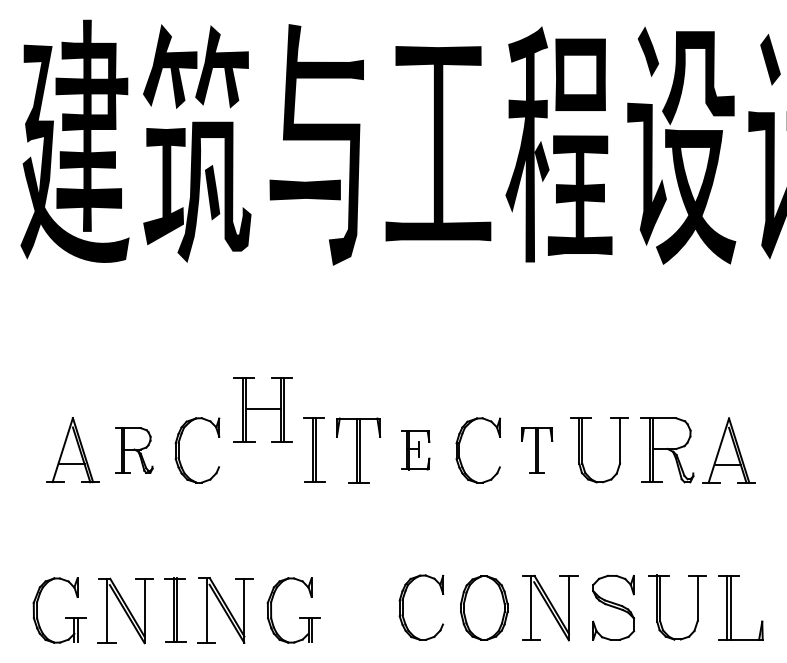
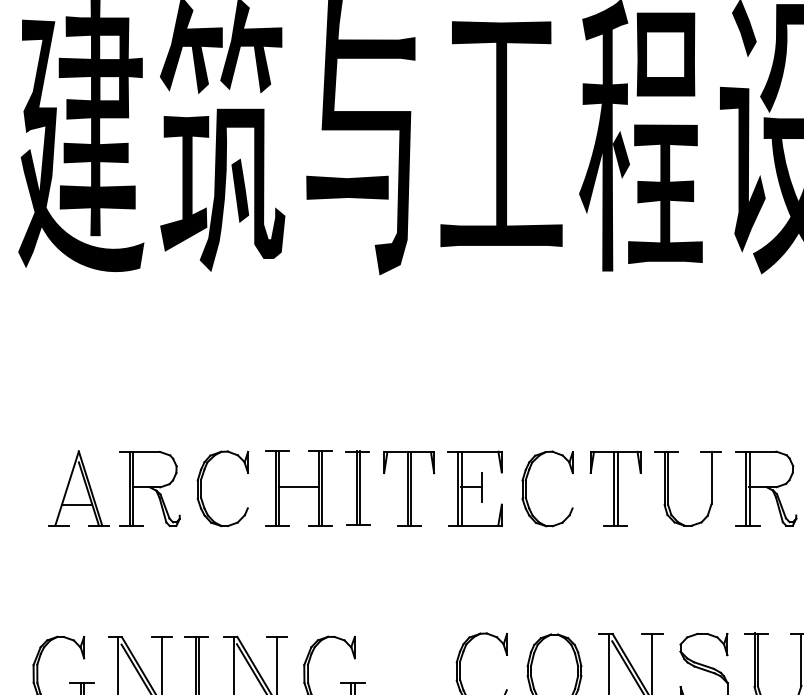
part: (262, 409) -> (298, 487), moved
part: (134, 450) -> (150, 488), size x1.43
part: (415, 450) -> (475, 488), size x1.67
part: (536, 450) -> (614, 488), size x1.43

